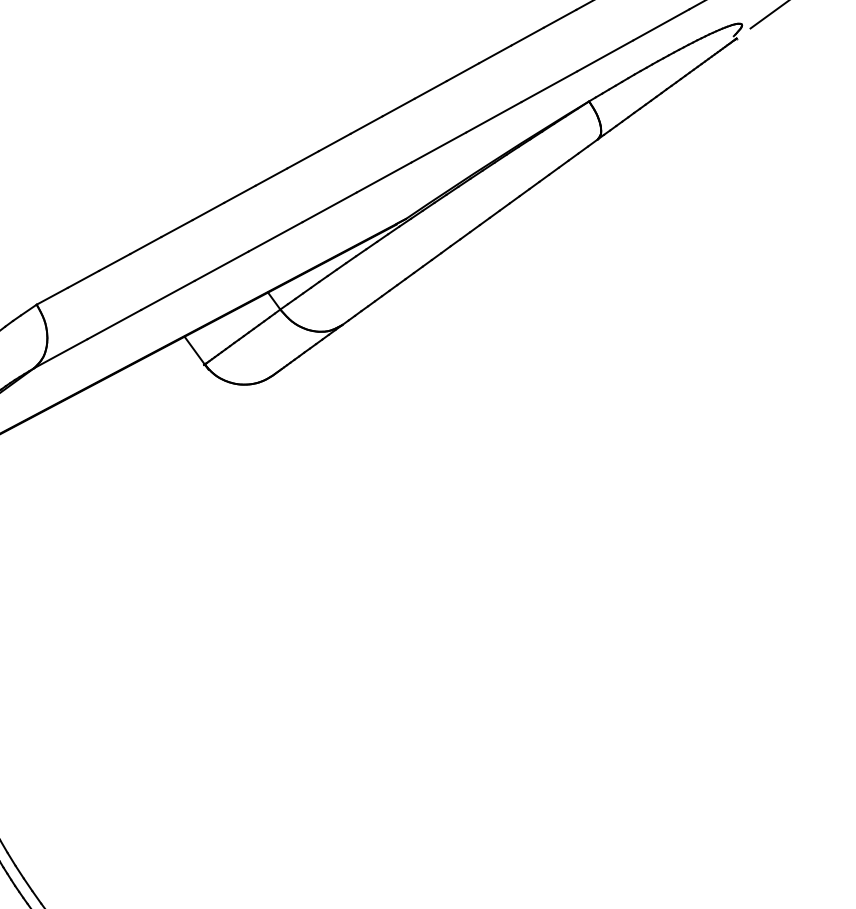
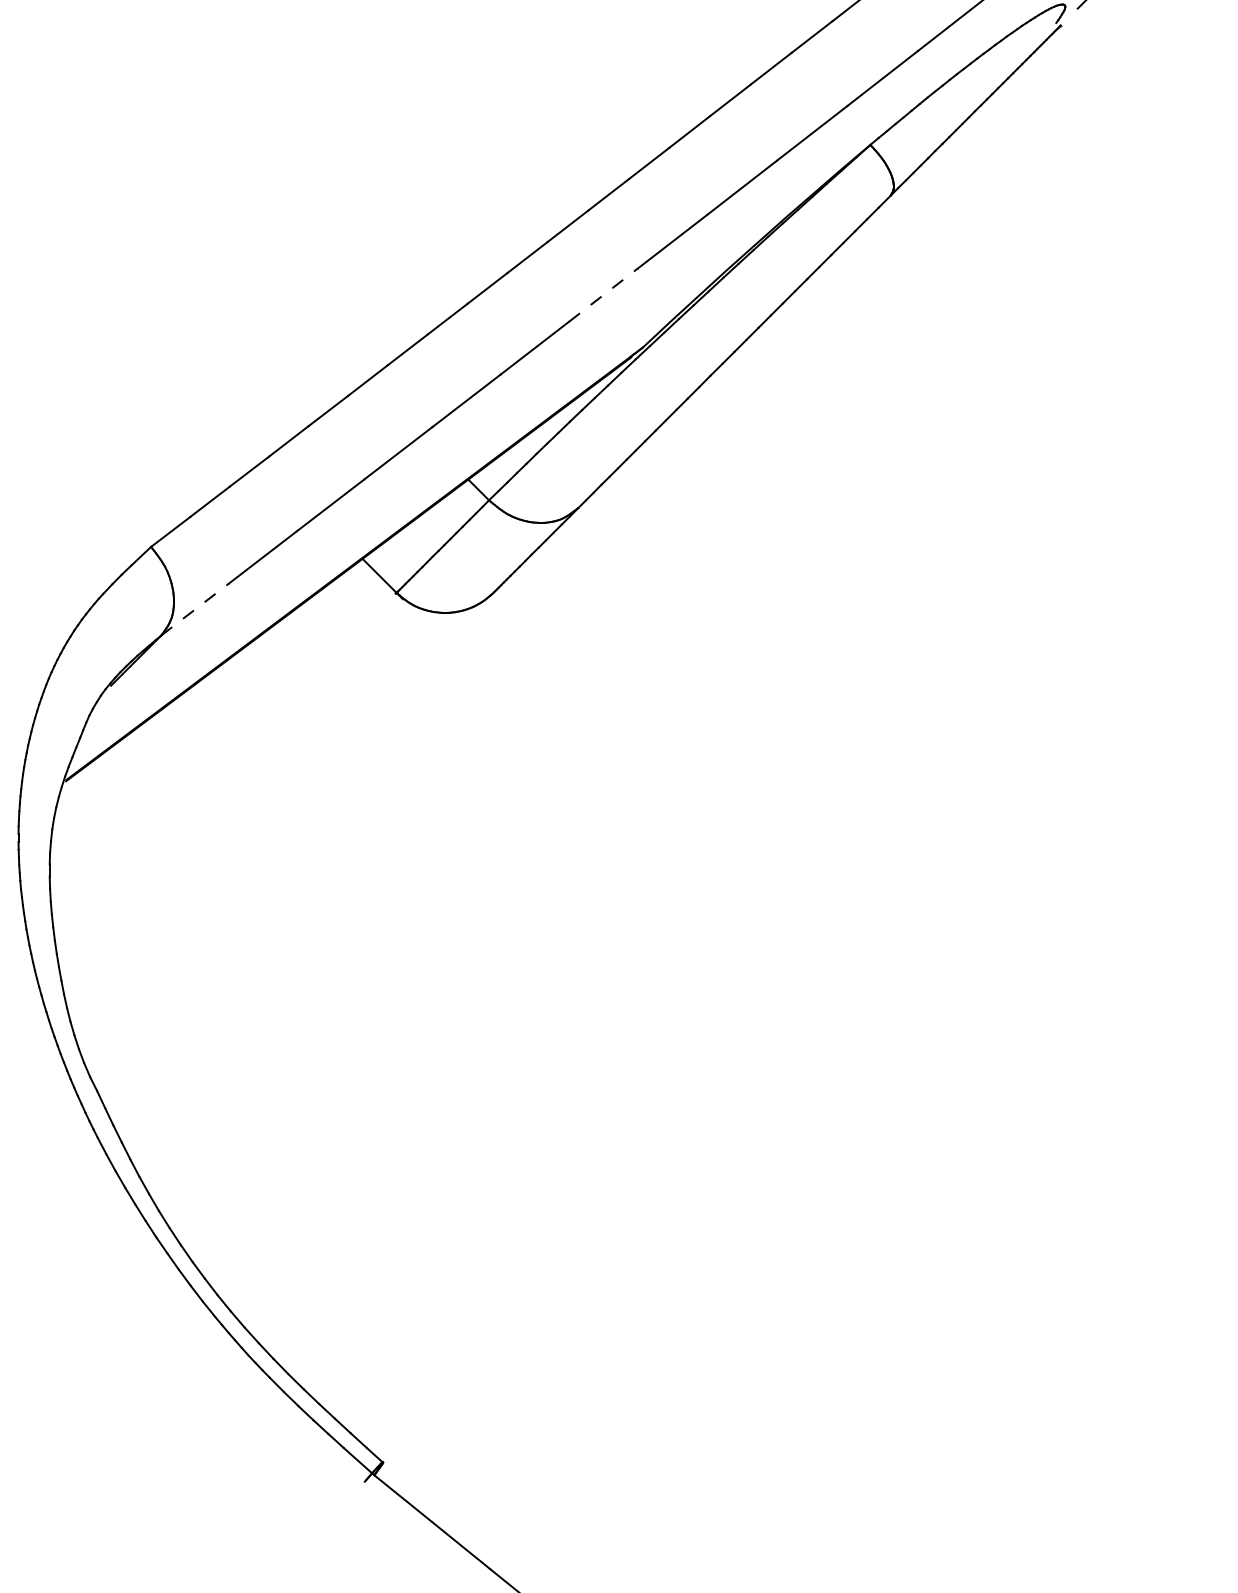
line: (383, 177) -> (603, 295), solid -> dashed
line: (61, 353) -> (195, 609), solid -> dashed

